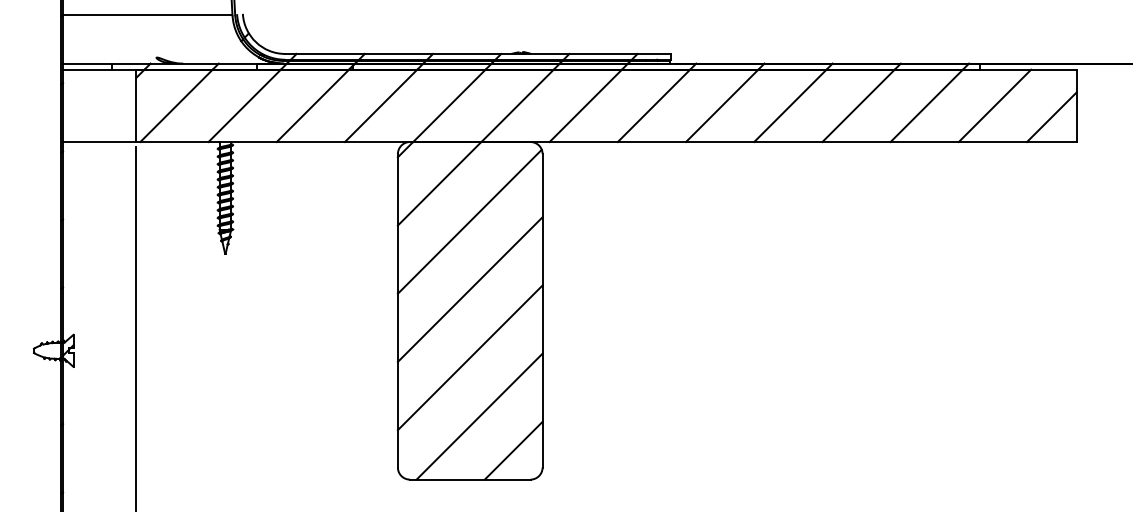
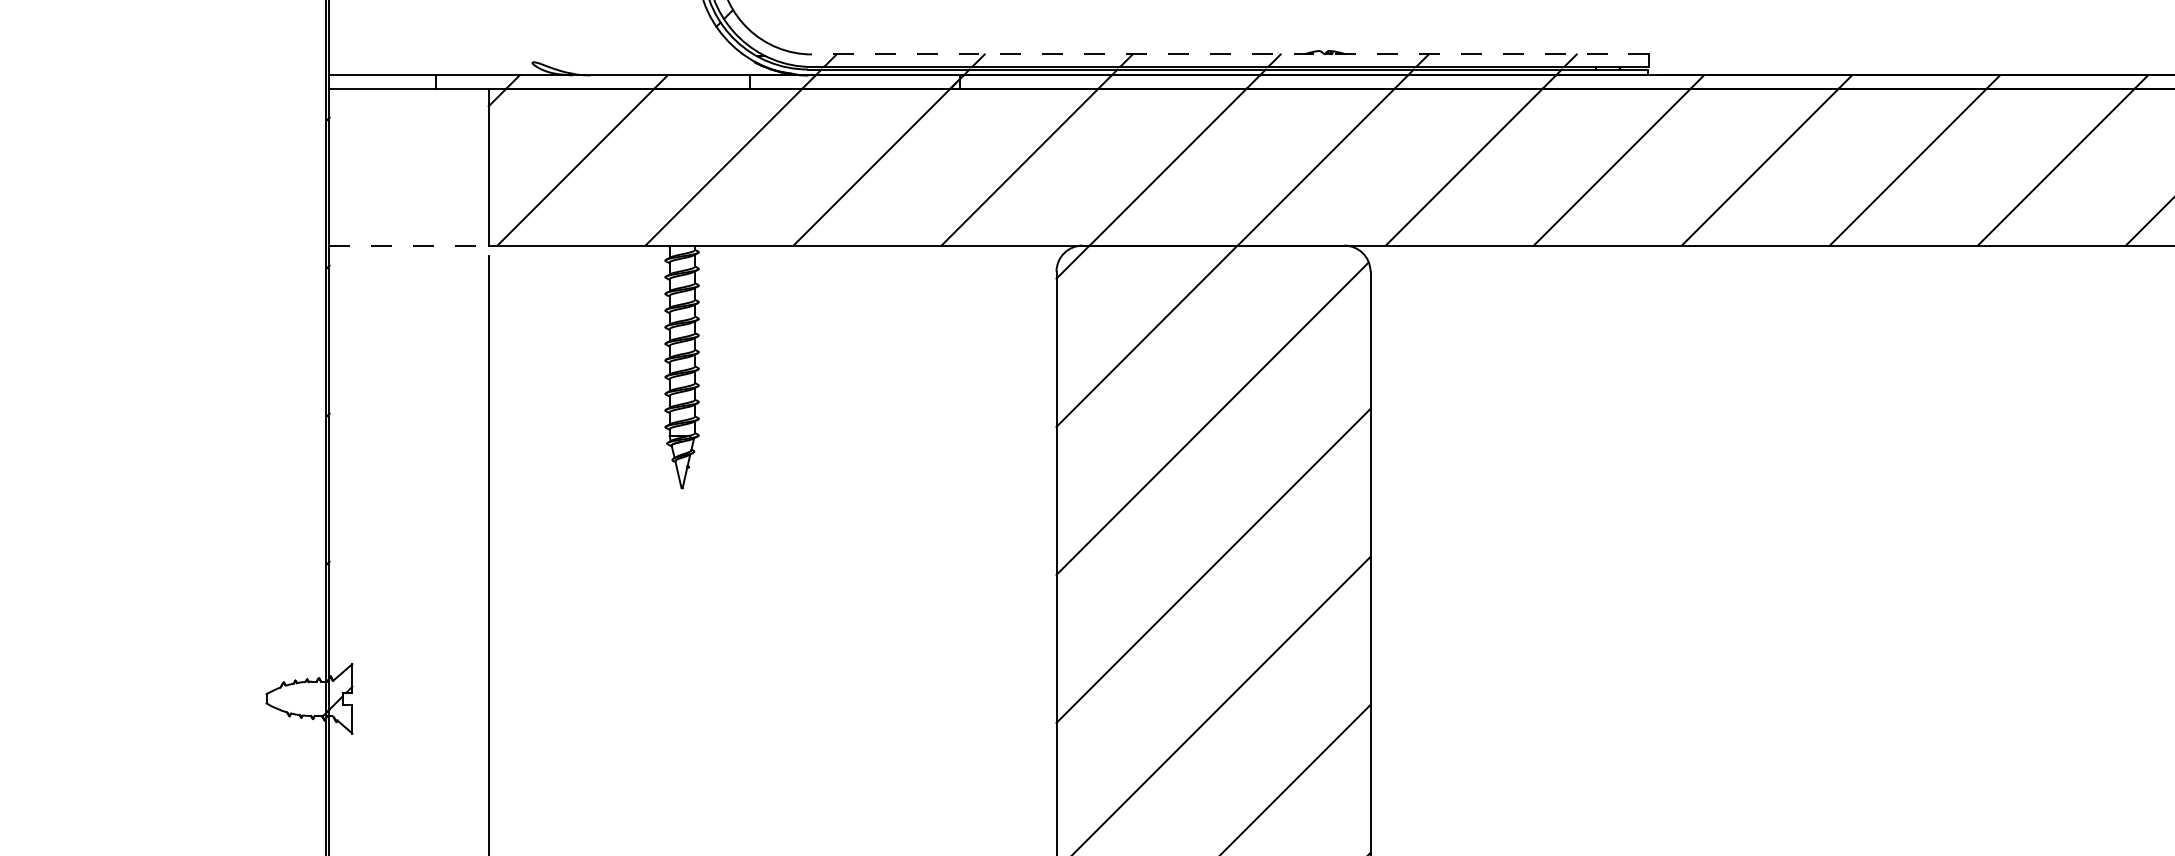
line: (478, 53) -> (1231, 53), solid -> dashed
line: (99, 142) -> (408, 246), solid -> dashed

